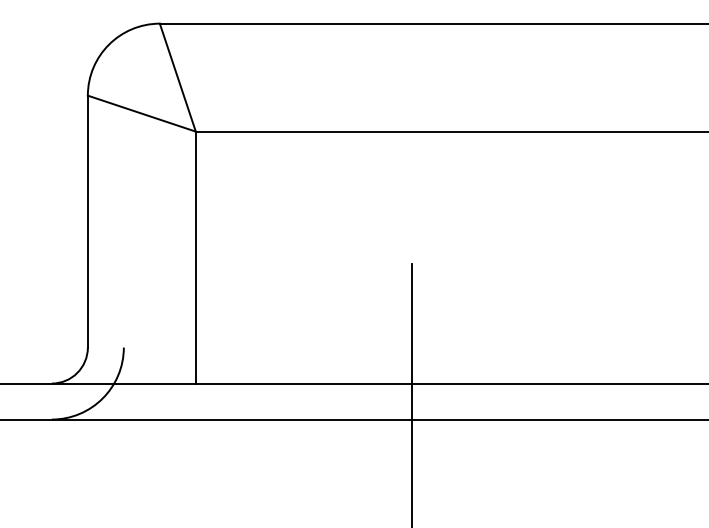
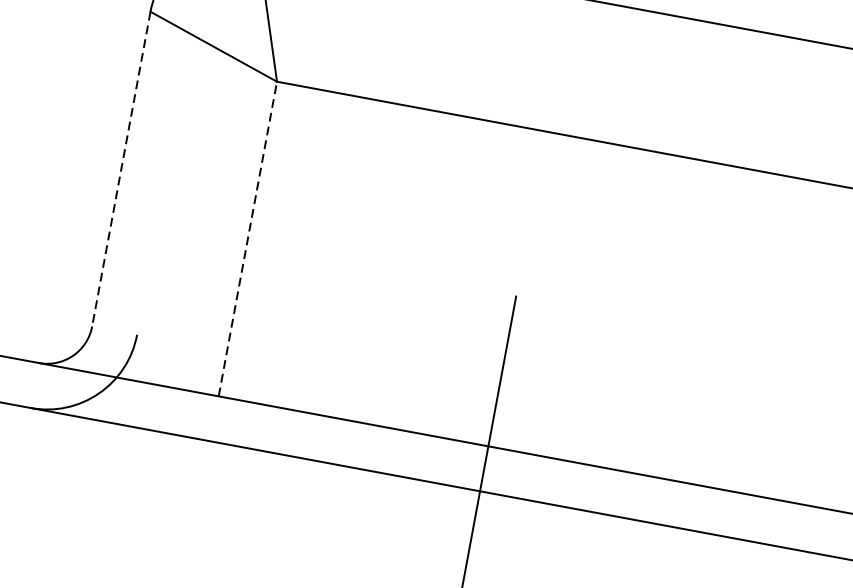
line: (87, 221) -> (120, 168), solid -> dashed
line: (195, 257) -> (247, 238), solid -> dashed

